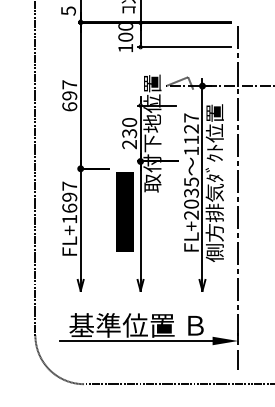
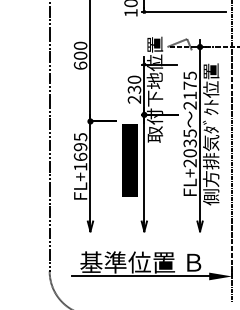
text: (69, 90) -> (80, 51), 697 -> 600
text: (191, 134) -> (190, 90), 1127 -> 2175
text: (69, 185) -> (80, 136), FL+1697 -> FL+1695

